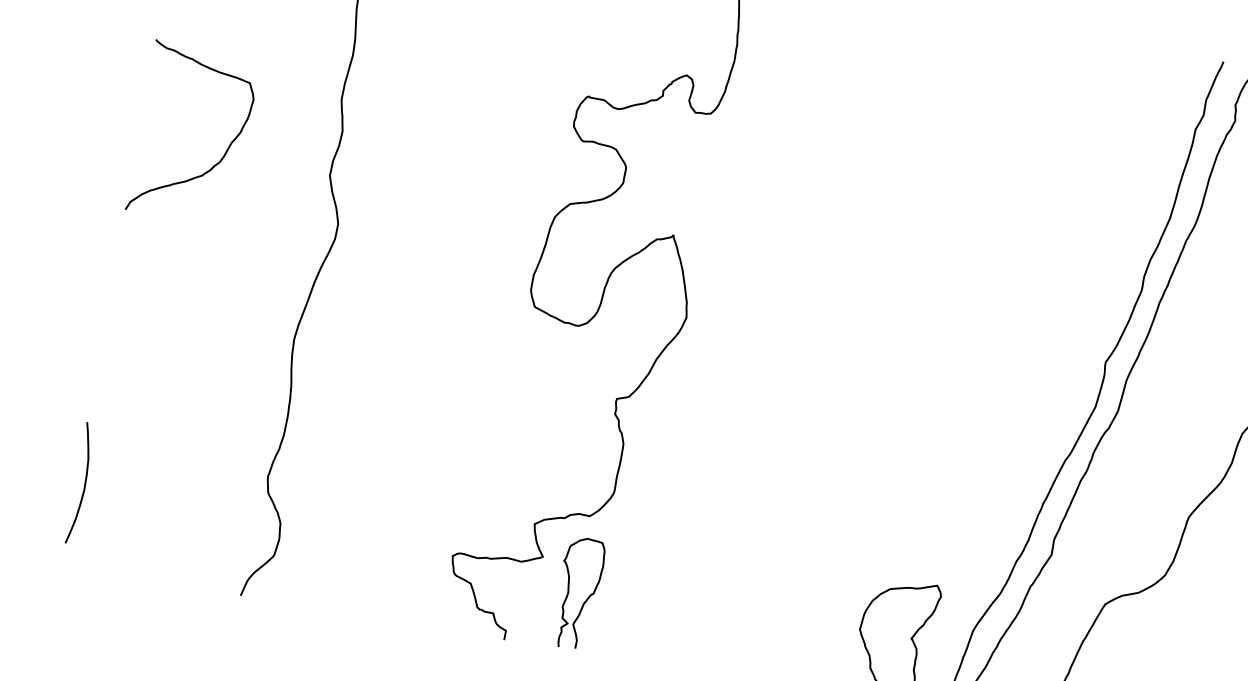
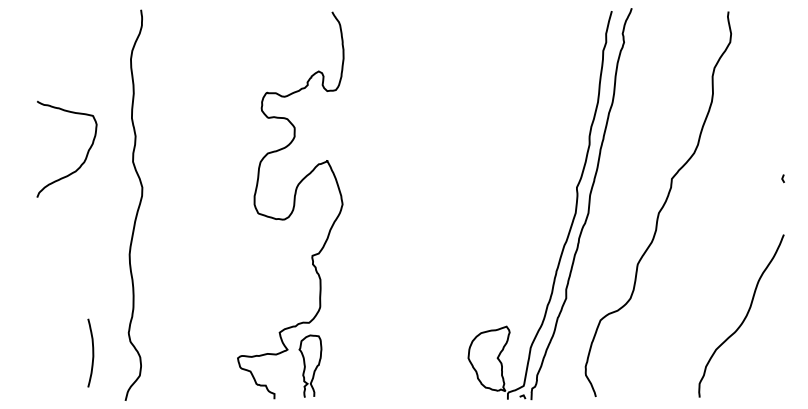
curve: (226, 147) -> (86, 153), moved
curve: (84, 482) -> (92, 352), moved

